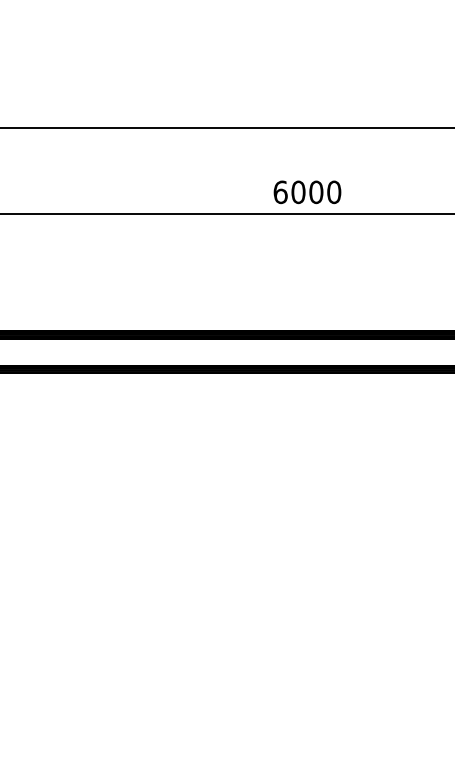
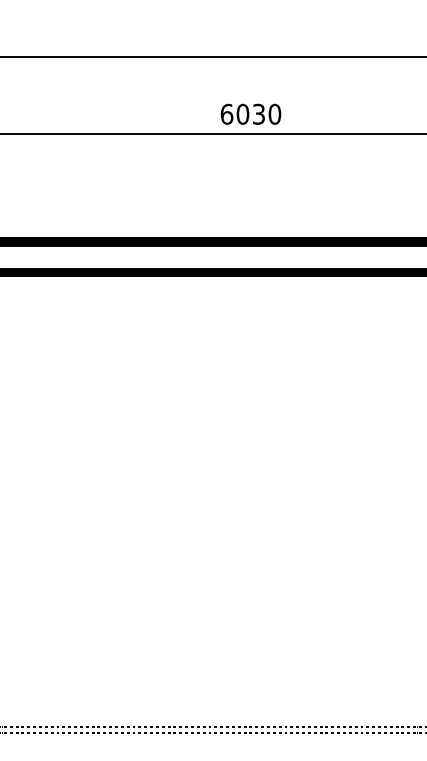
text: (315, 191) -> (258, 113), 6000 -> 6030

